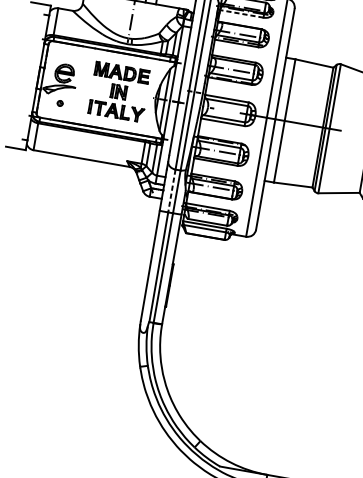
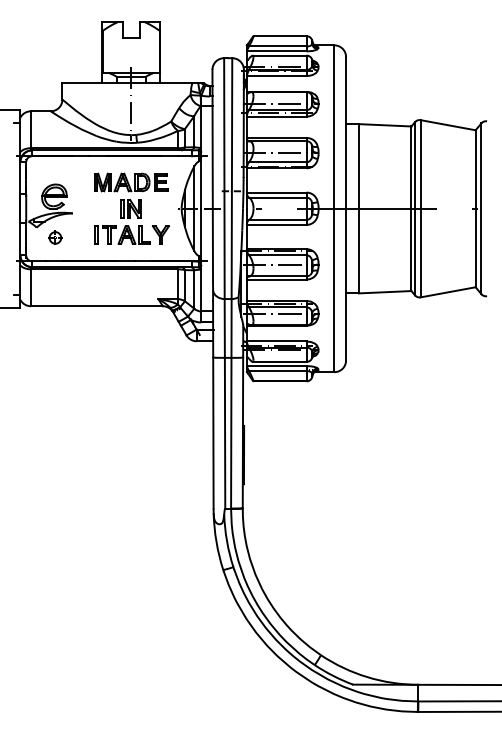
line: (241, 14) -> (276, 76), dashed -> solid
part: (60, 103) -> (55, 237), size x1.67
line: (171, 190) -> (224, 328), dashed -> solid

